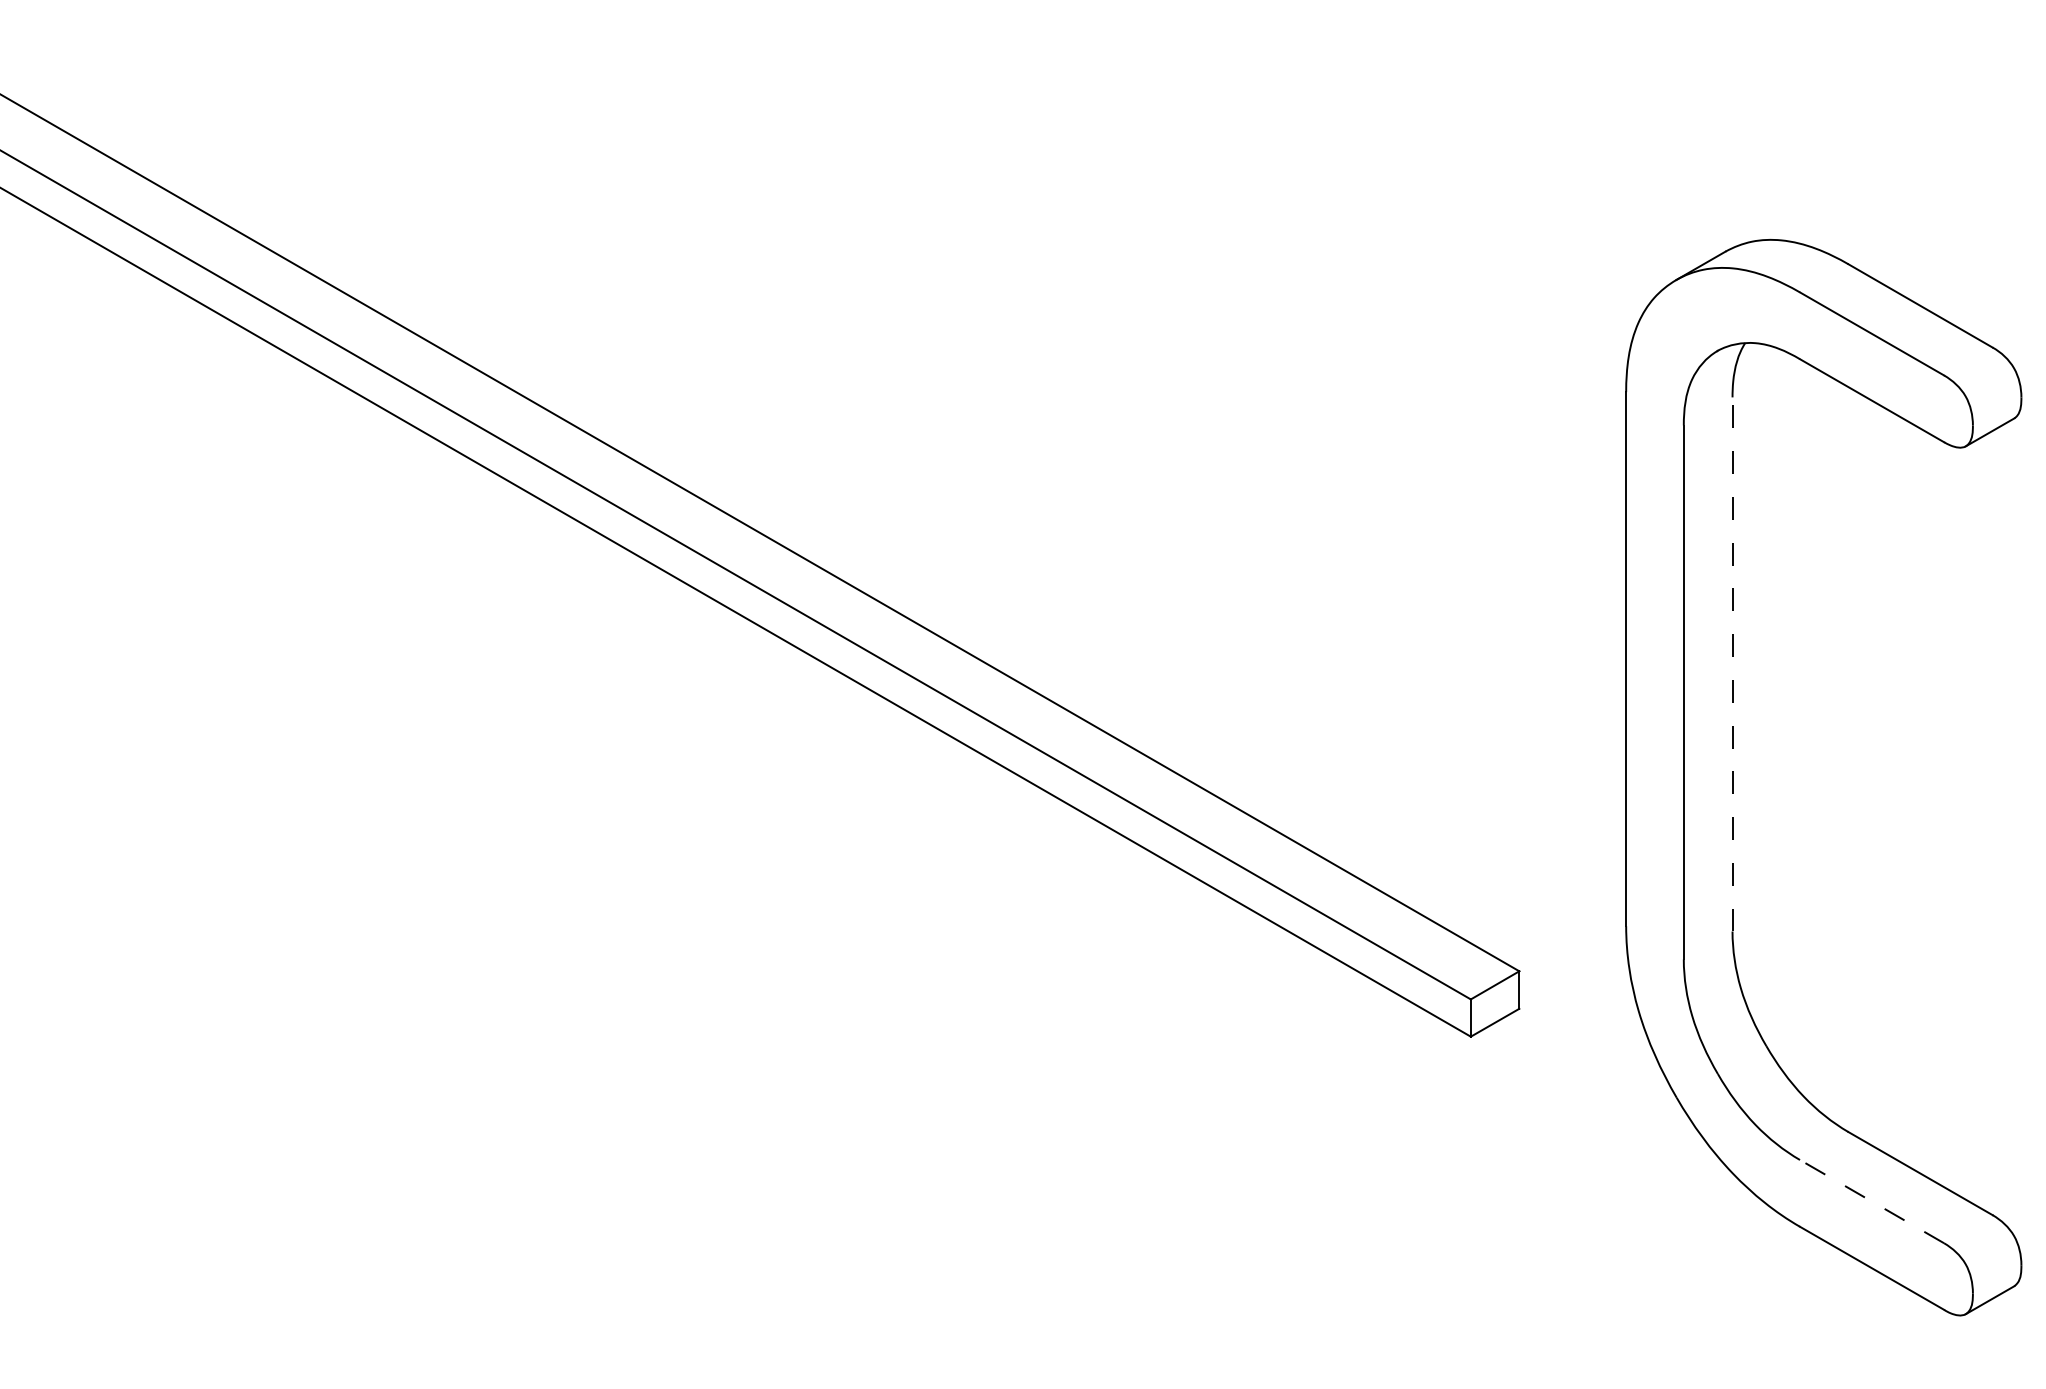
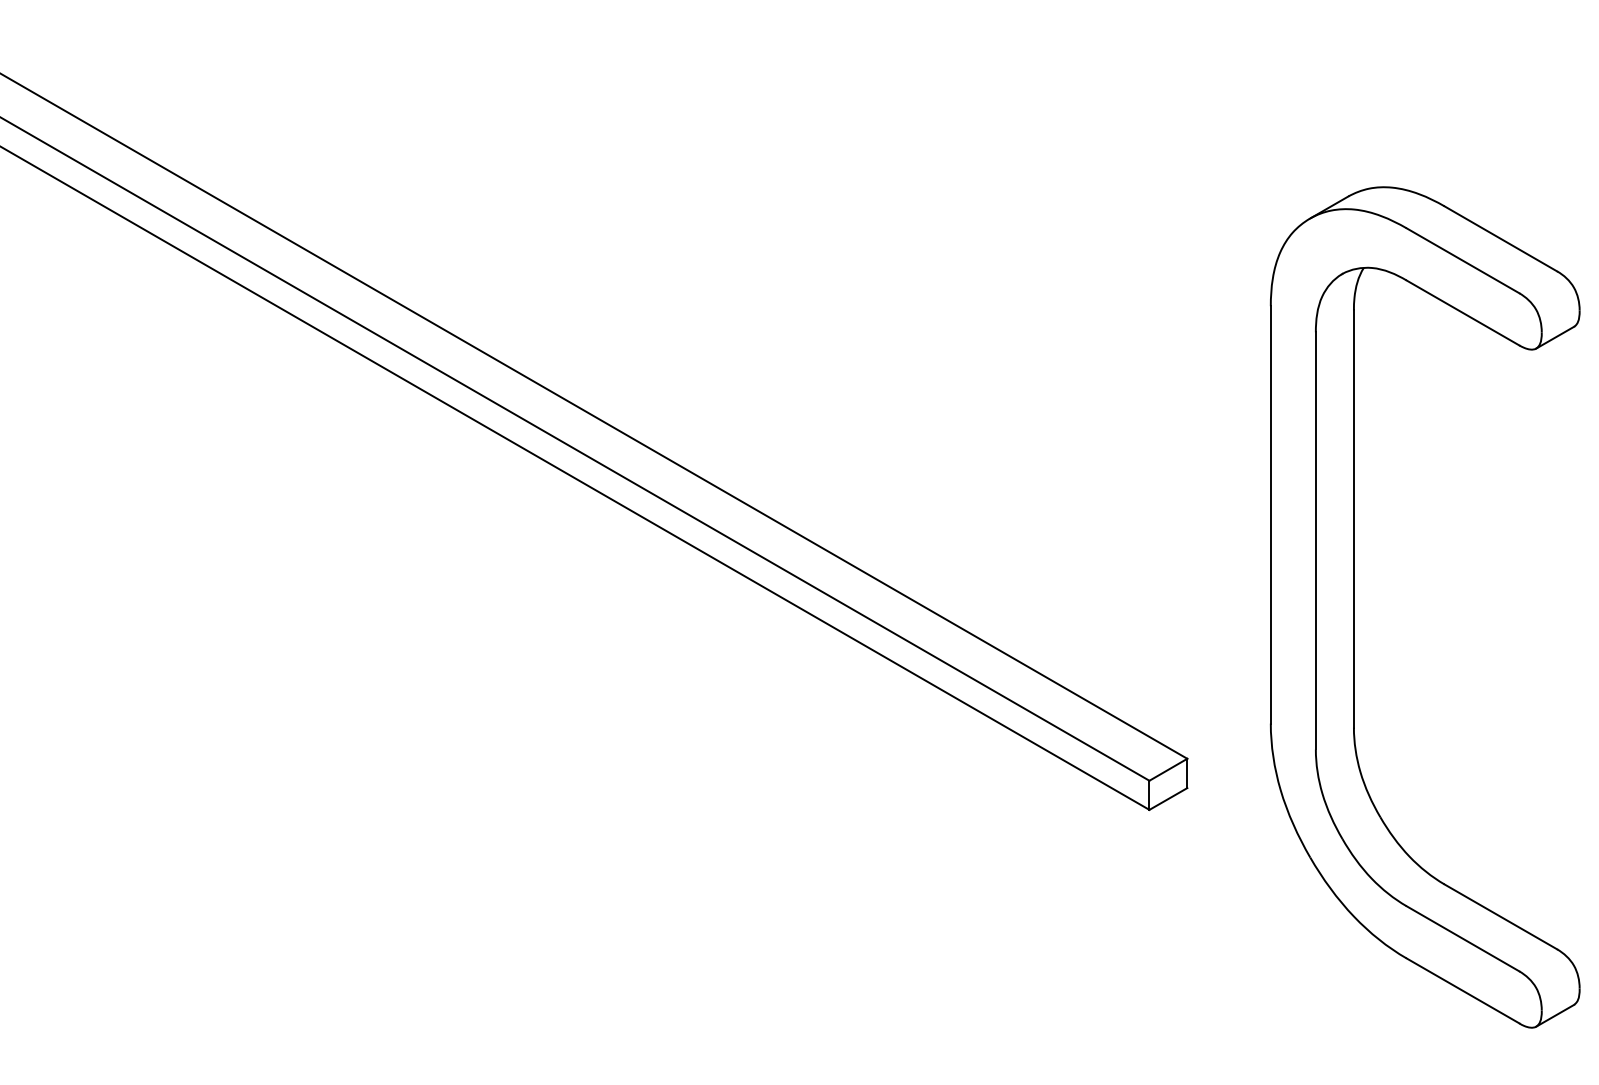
line: (1732, 663) -> (1353, 518), dashed -> solid
line: (1871, 1201) -> (1462, 938), dashed -> solid

